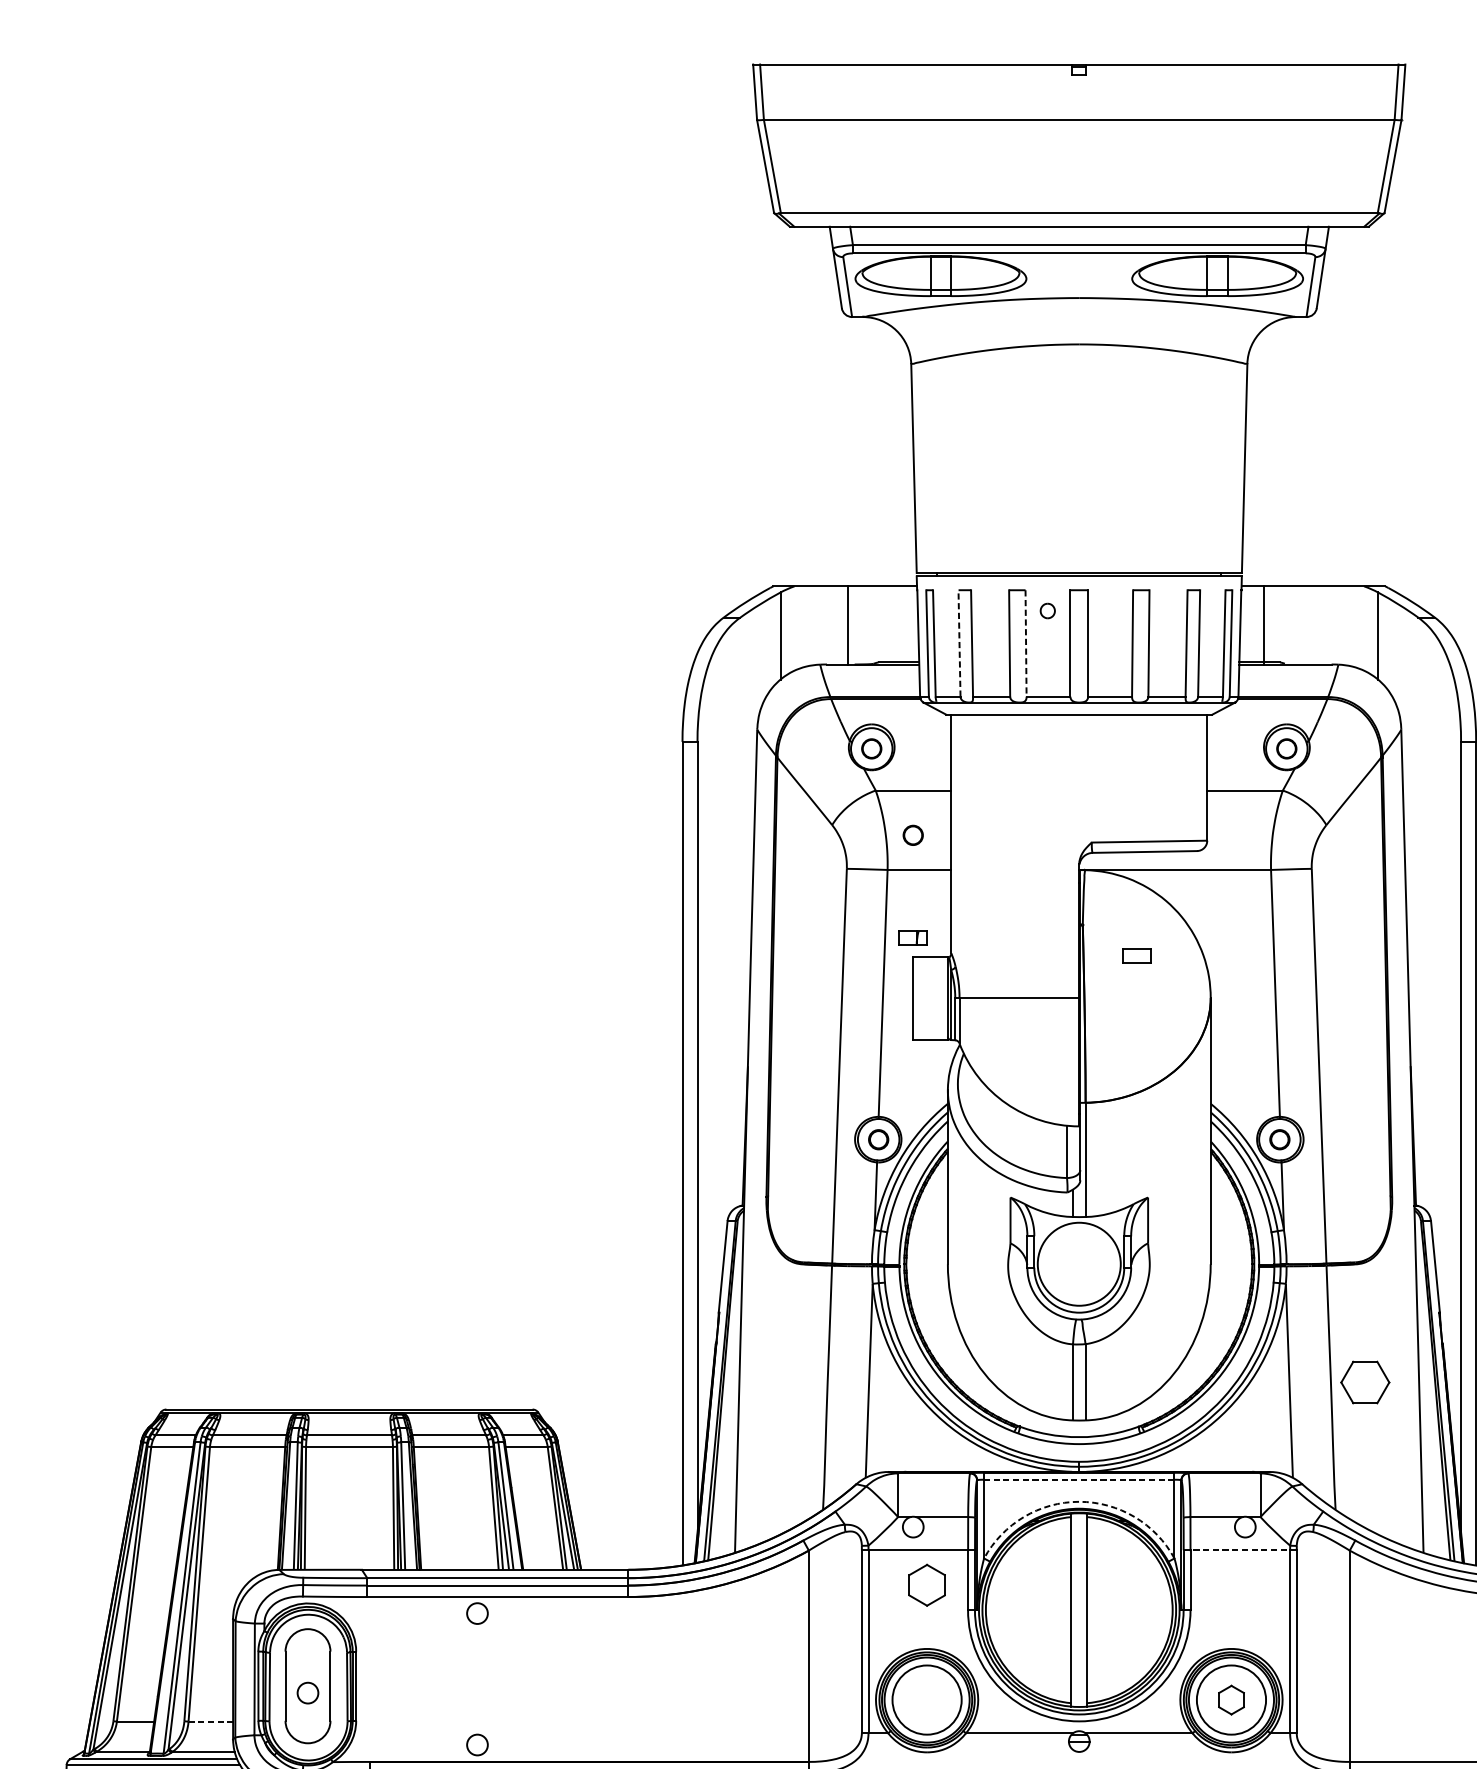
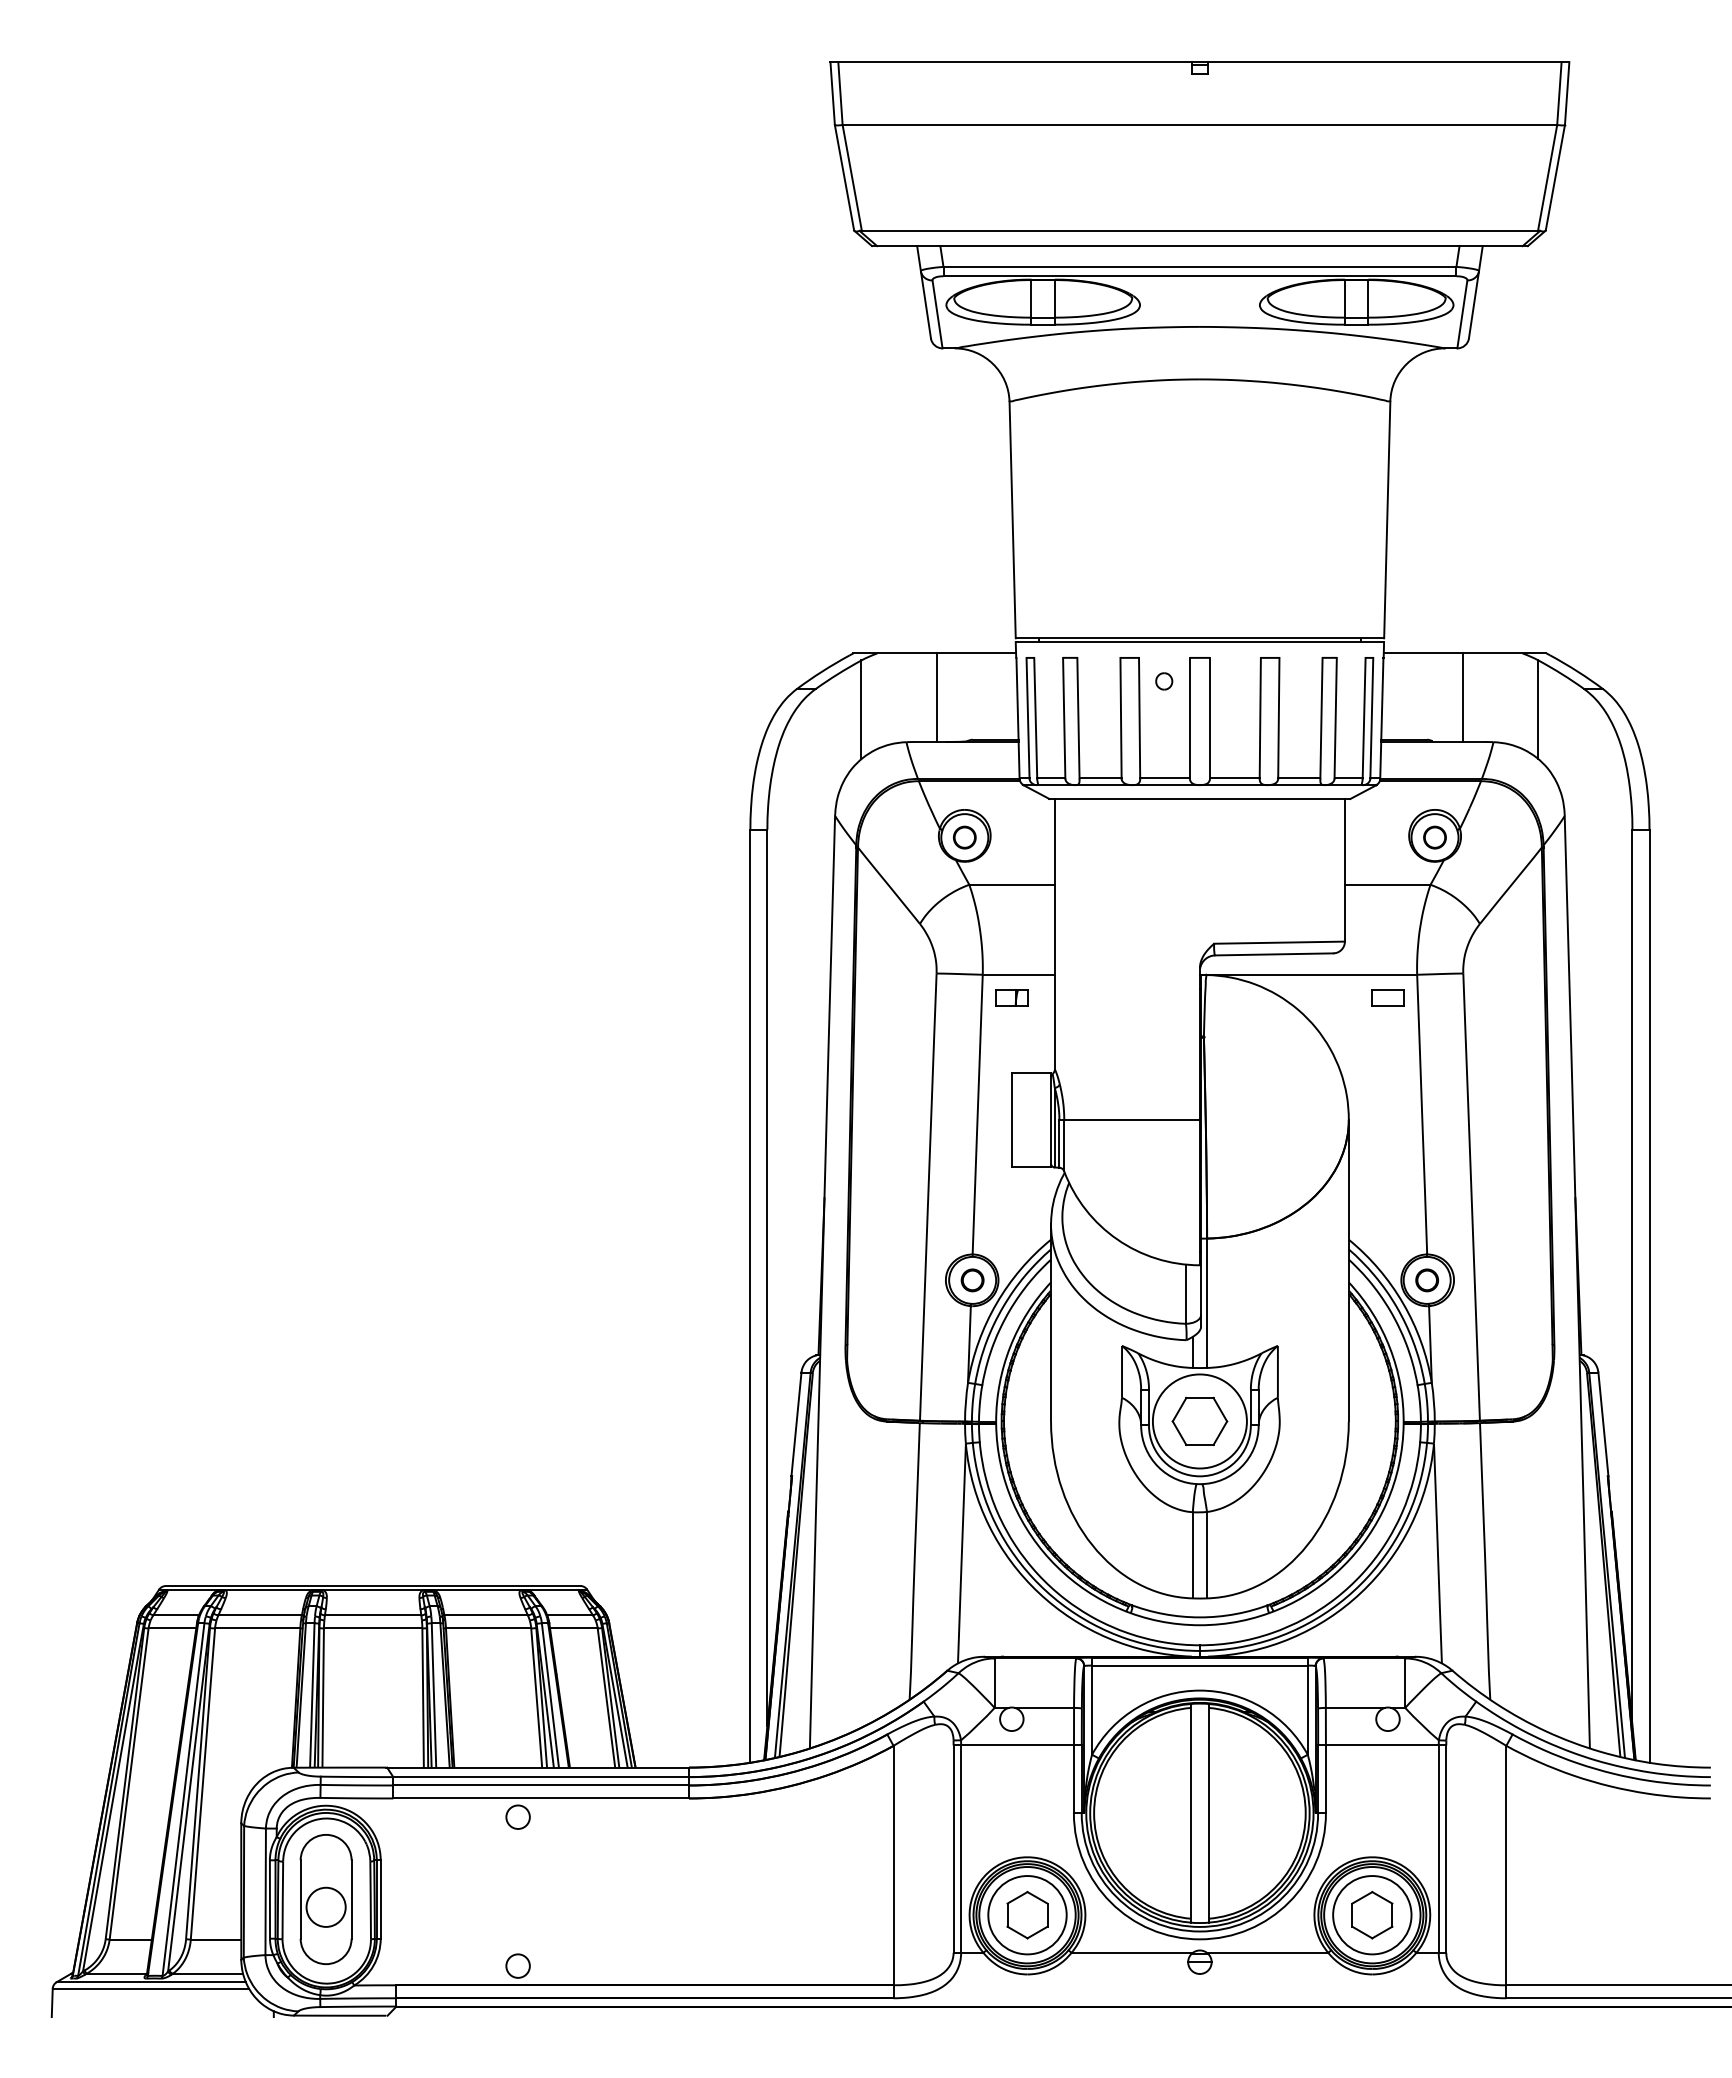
line: (1264, 625) -> (1462, 697), moved
line: (959, 642) -> (1064, 717), dashed -> solid
line: (1025, 643) -> (1139, 718), dashed -> solid
part: (912, 835) -> (1011, 935), removed
part: (912, 937) -> (1011, 997), moved
part: (1136, 955) -> (1387, 997), moved
part: (1364, 1381) -> (1199, 1420), moved
line: (1078, 1479) -> (1199, 1665), dashed -> solid
arc: (1078, 1501) -> (1199, 1690), dashed -> solid
line: (1240, 1550) -> (1382, 1745), dashed -> solid
part: (927, 1585) -> (1027, 1915), moved
circle: (307, 1692) -> (325, 1906), size x1.67
part: (1231, 1700) -> (1372, 1915), size x1.43
line: (211, 1721) -> (216, 1939), dashed -> solid

